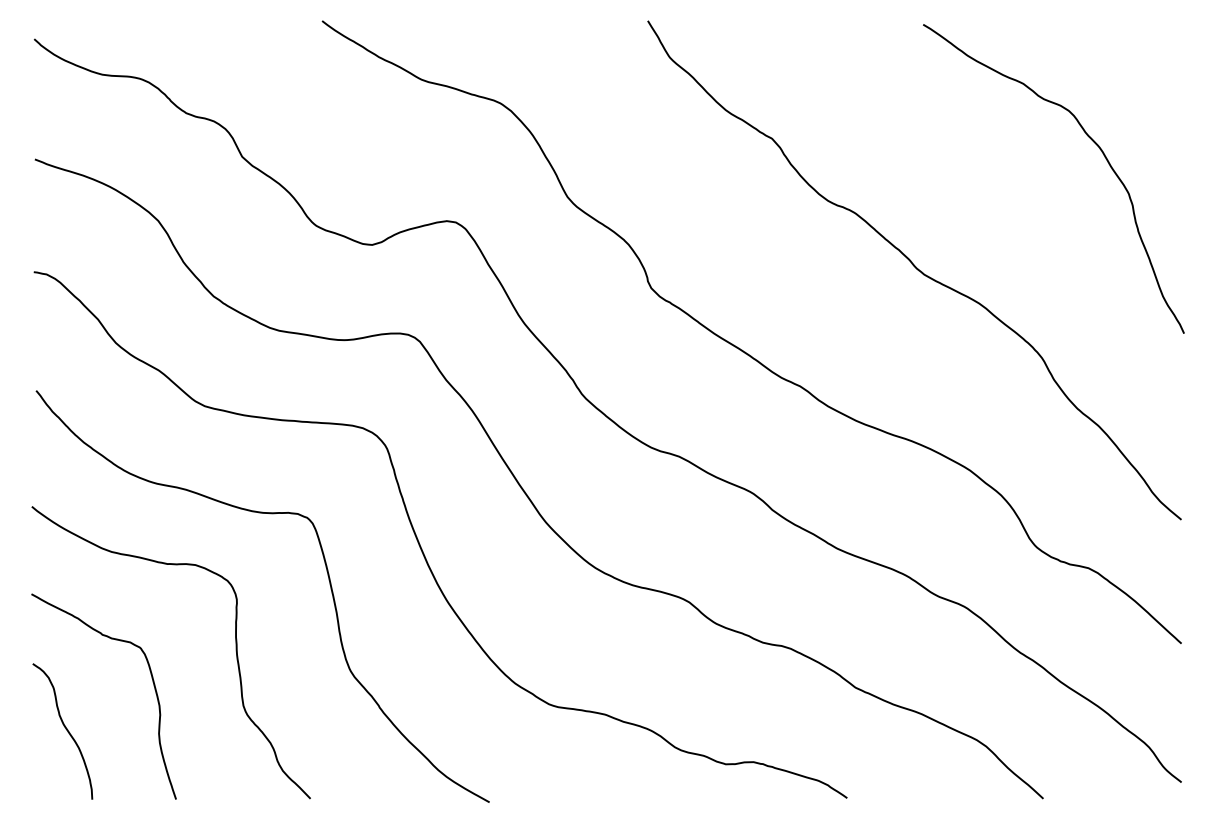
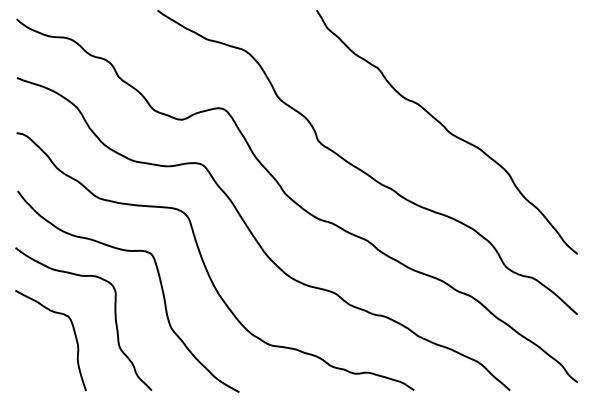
curve: (1091, 142) -> (533, 69), removed
curve: (64, 729) -> (31, 356), removed

